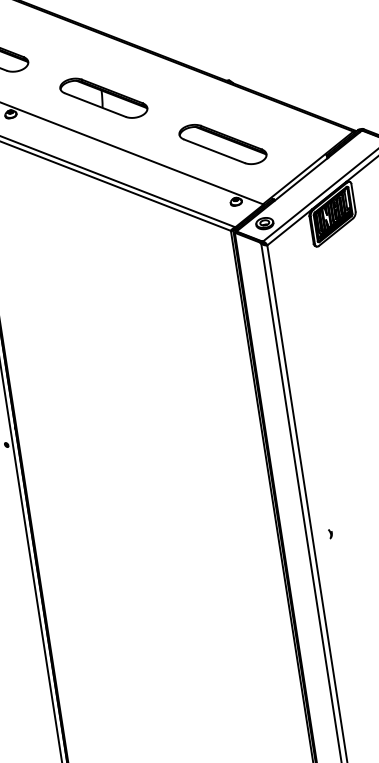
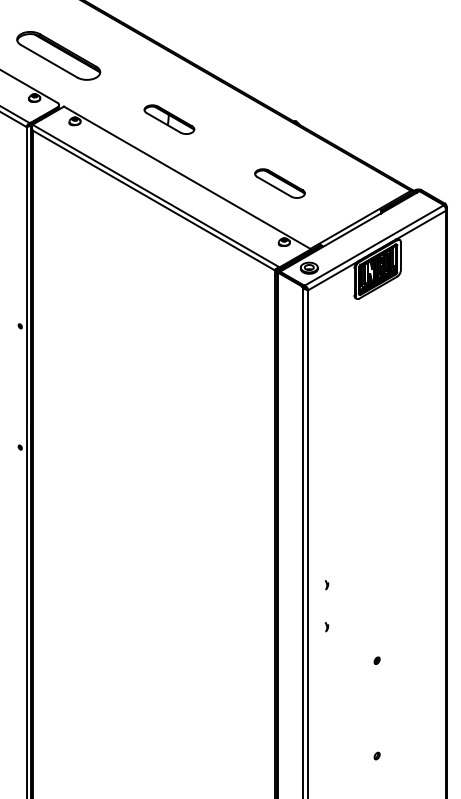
part: (103, 97) -> (169, 119), size x0.6
part: (222, 144) -> (279, 183), size x0.6
part: (336, 575) -> (326, 627), added

